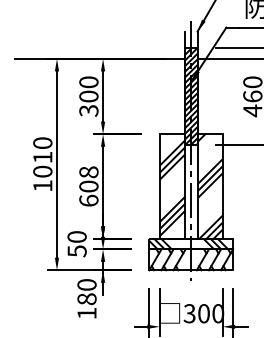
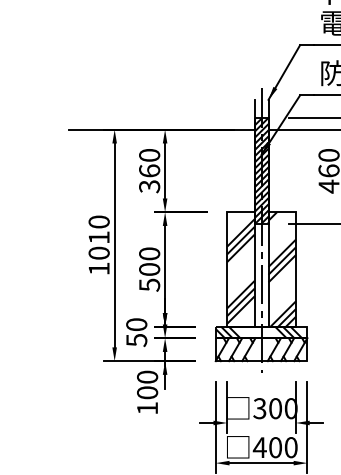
text: (88, 96) -> (149, 170), 300 -> 360
text: (88, 186) -> (149, 269), 608 -> 500
text: (86, 298) -> (147, 392), 180 -> 100

